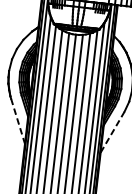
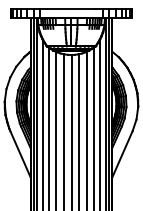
line: (18, 121) -> (20, 154), dashed -> solid
line: (112, 131) -> (122, 153), dashed -> solid

